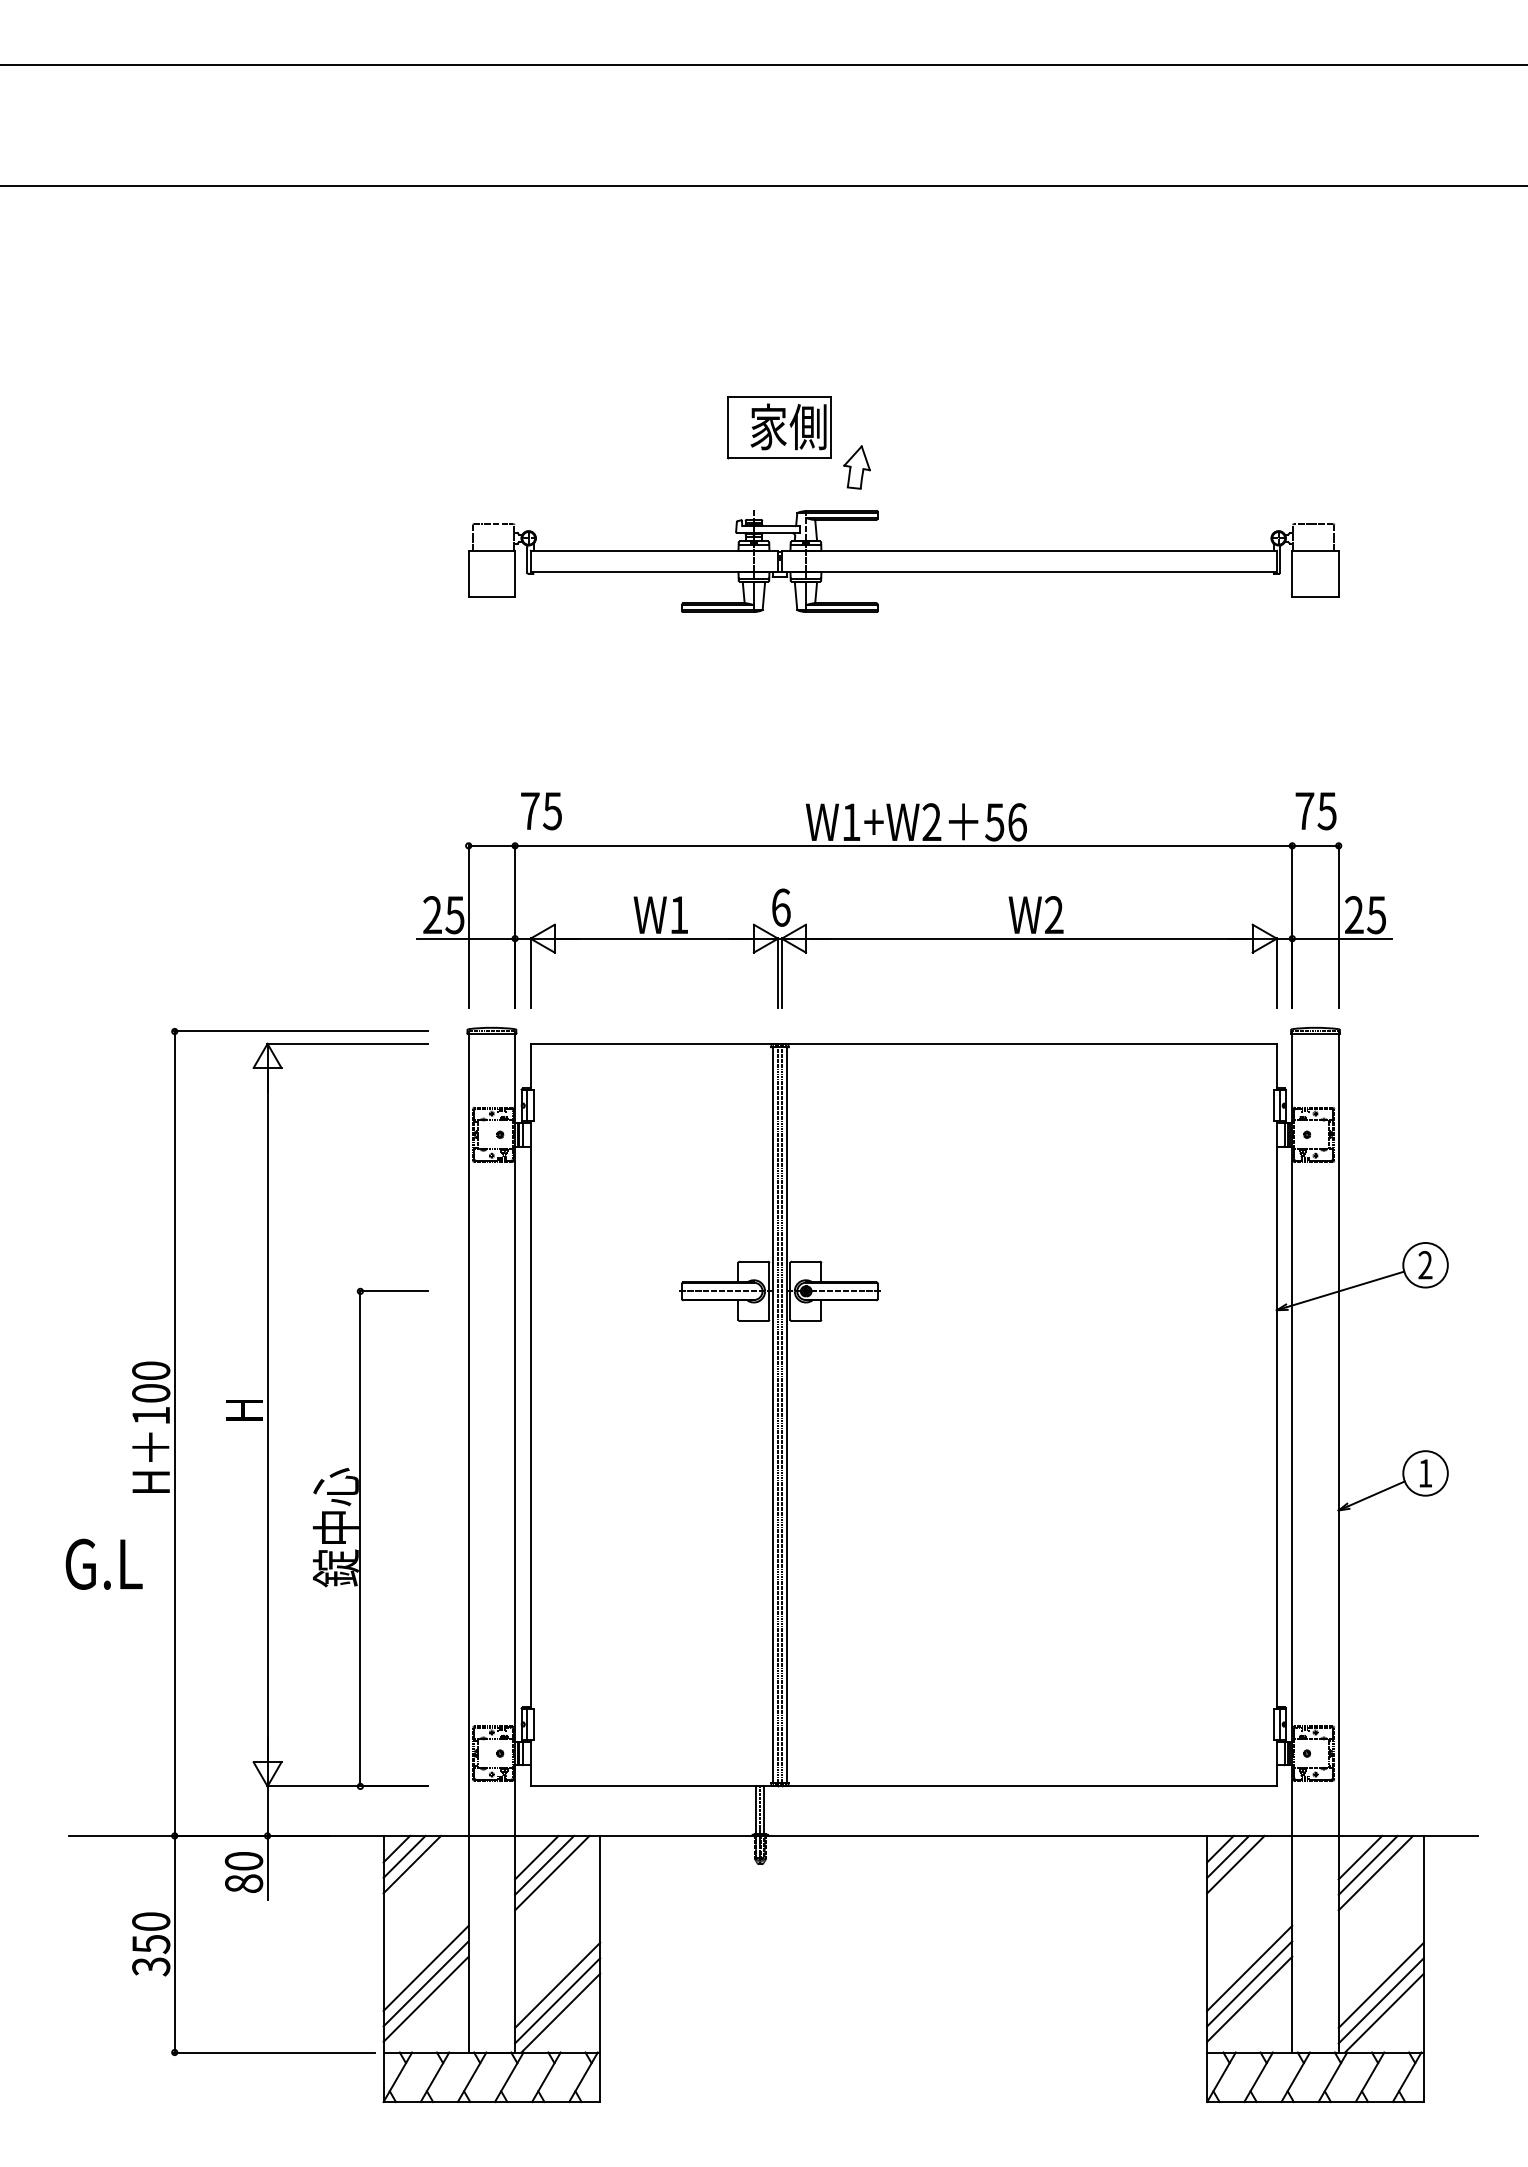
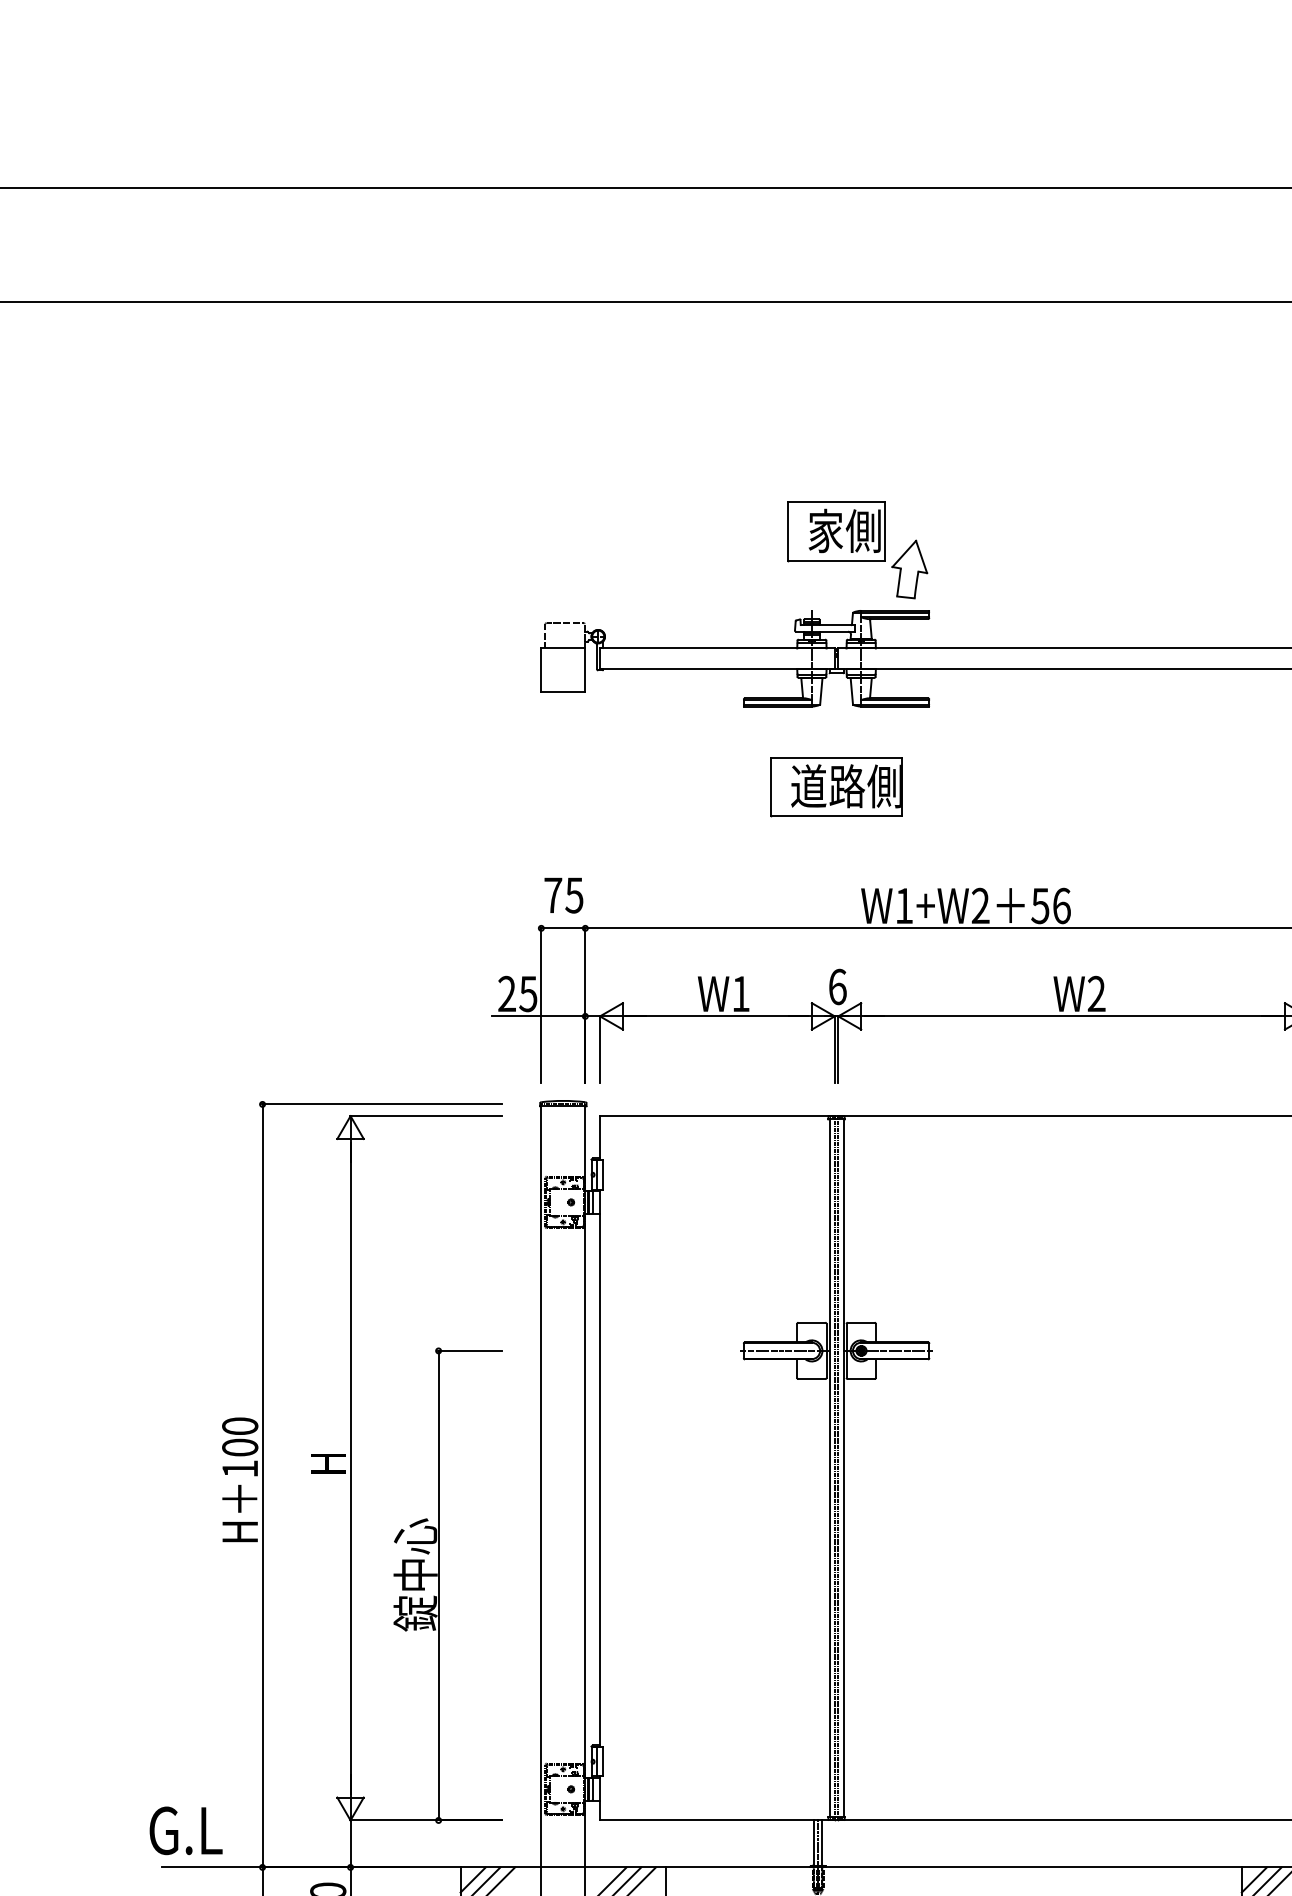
part: (856, 467) -> (909, 569), size x1.43
part: (779, 697) -> (836, 787), added
text: (541, 811) -> (563, 895), moved
text: (103, 1563) -> (185, 1830), moved

